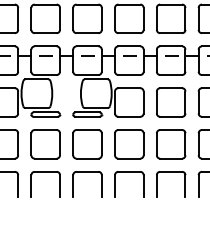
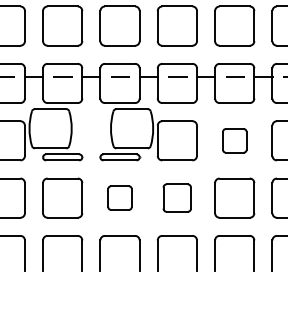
part: (170, 102) -> (234, 140), size x0.6
part: (87, 143) -> (119, 197), size x0.6
part: (128, 143) -> (176, 197), size x0.7

